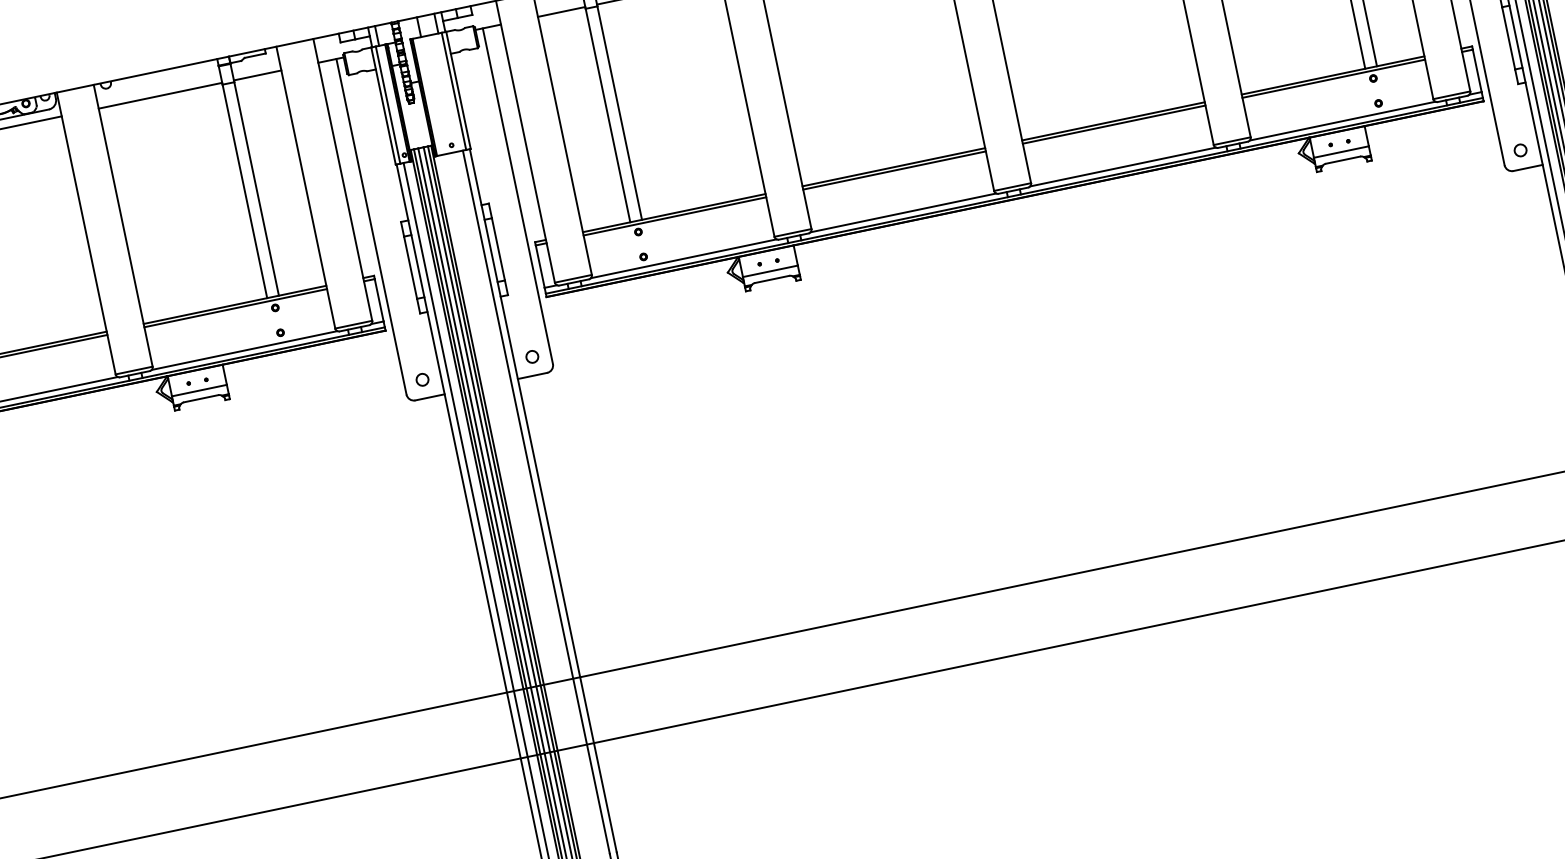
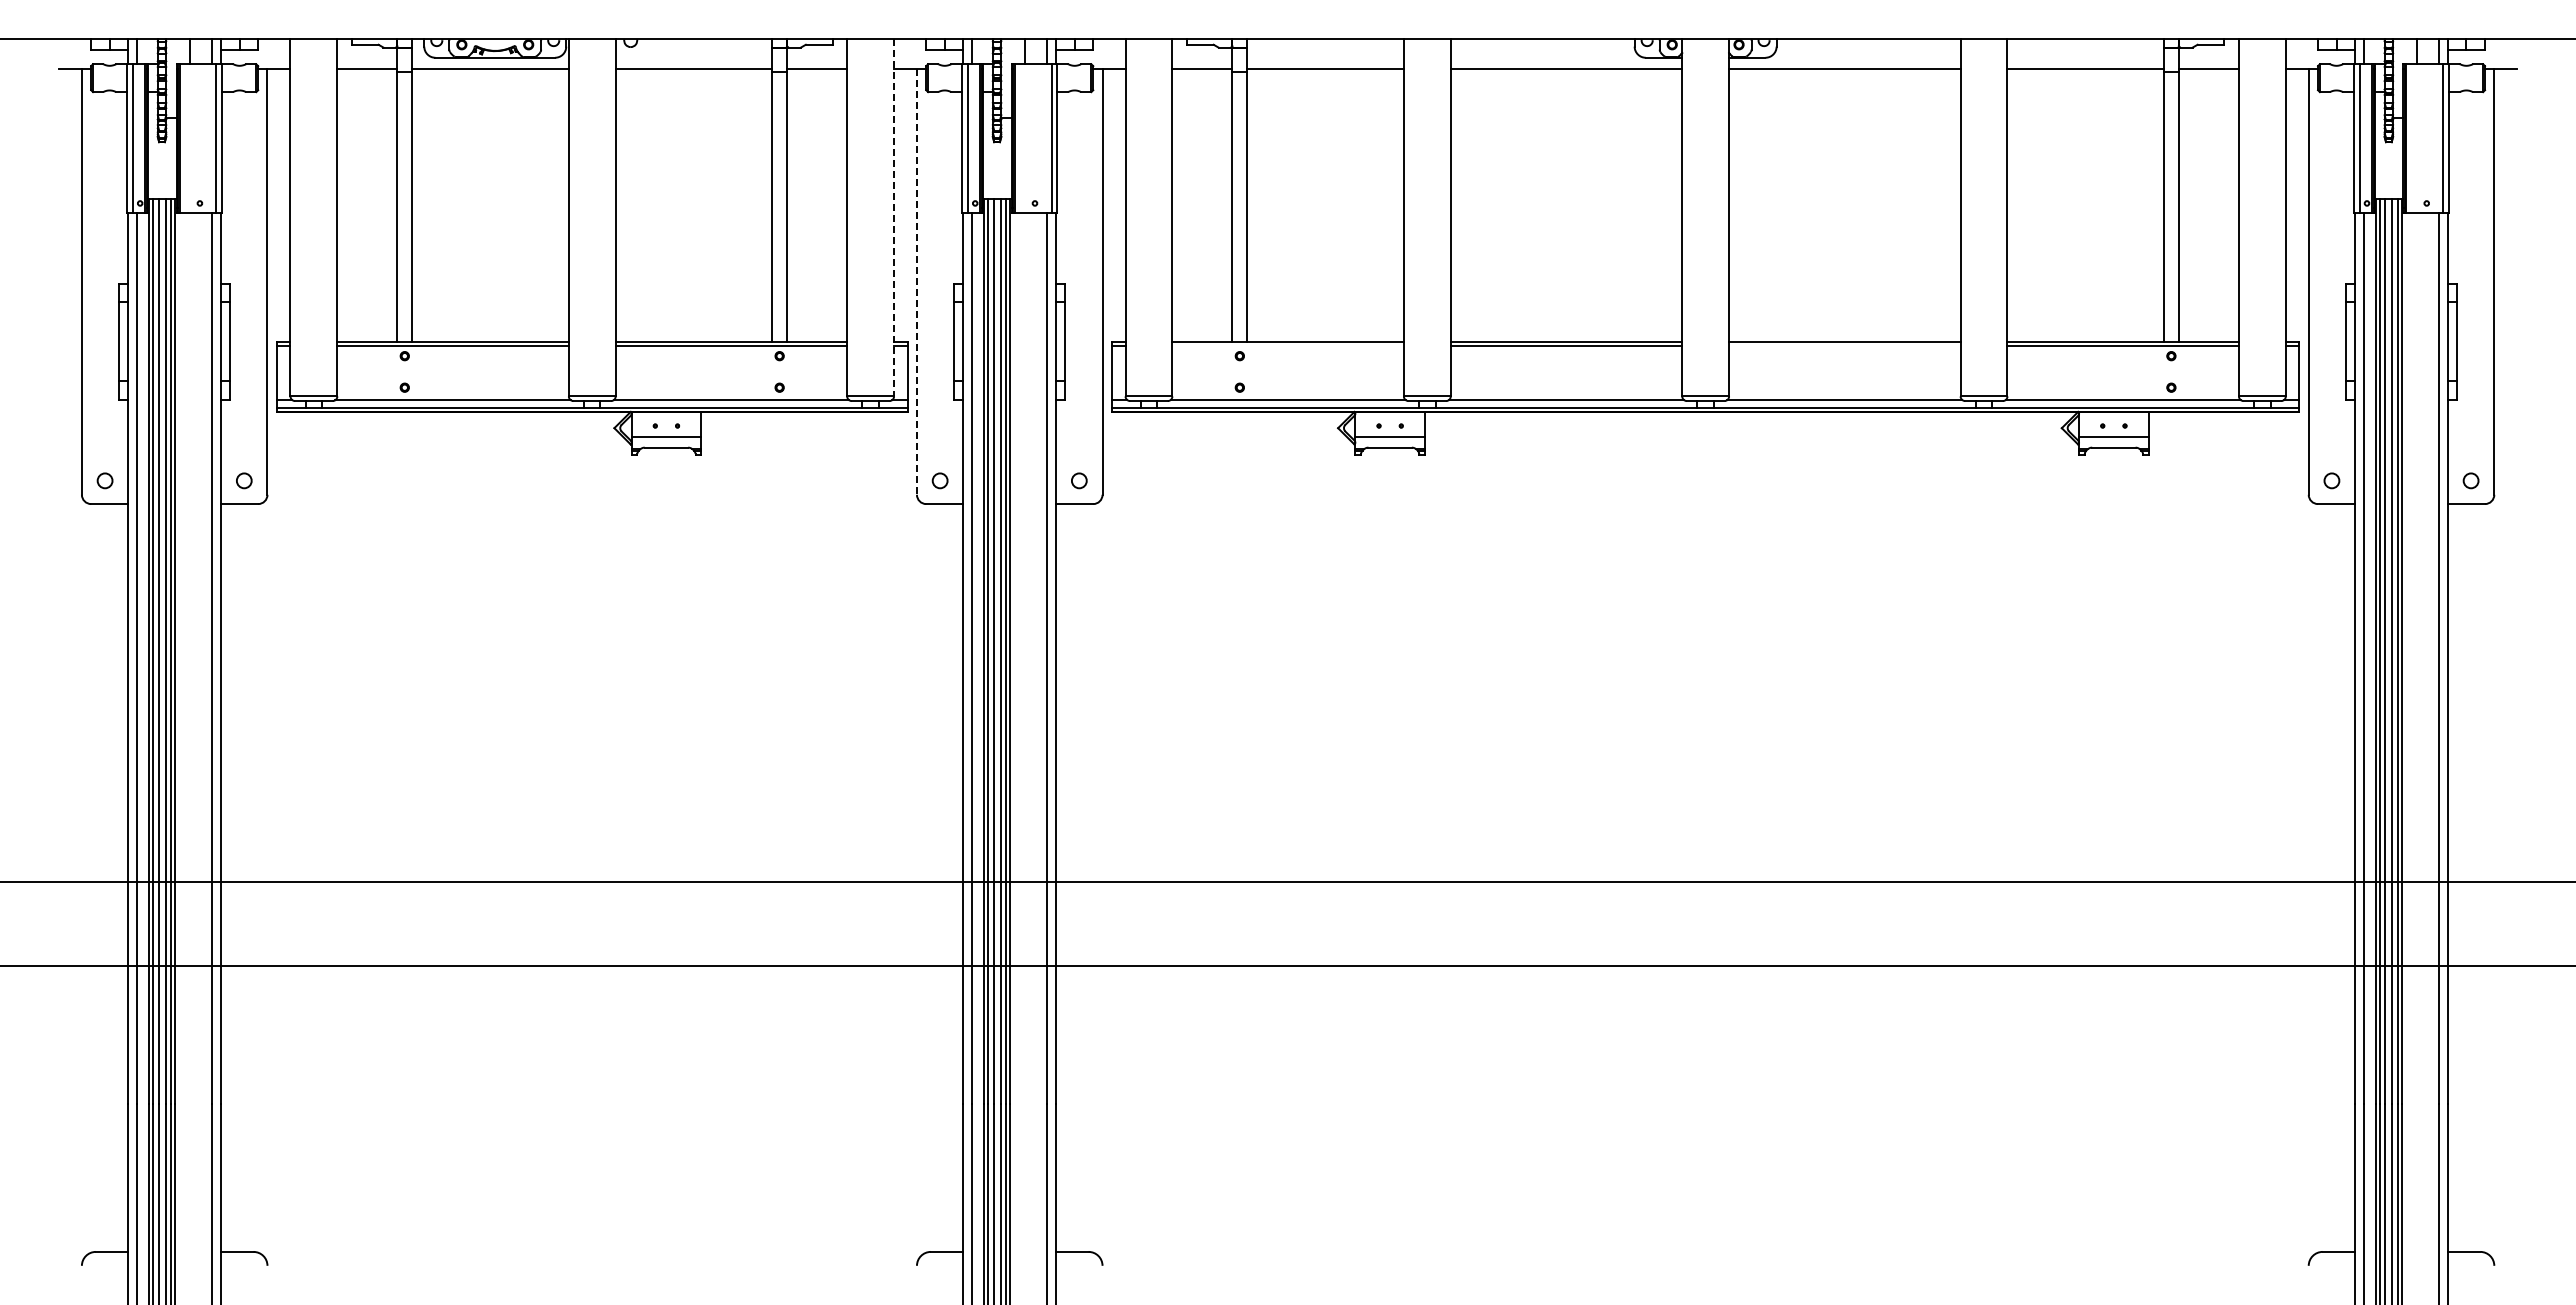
line: (1113, 124) -> (1844, 346), removed
line: (343, 179) -> (894, 217), solid -> dashed
line: (674, 216) -> (1287, 346), removed
line: (371, 227) -> (916, 282), solid -> dashed

